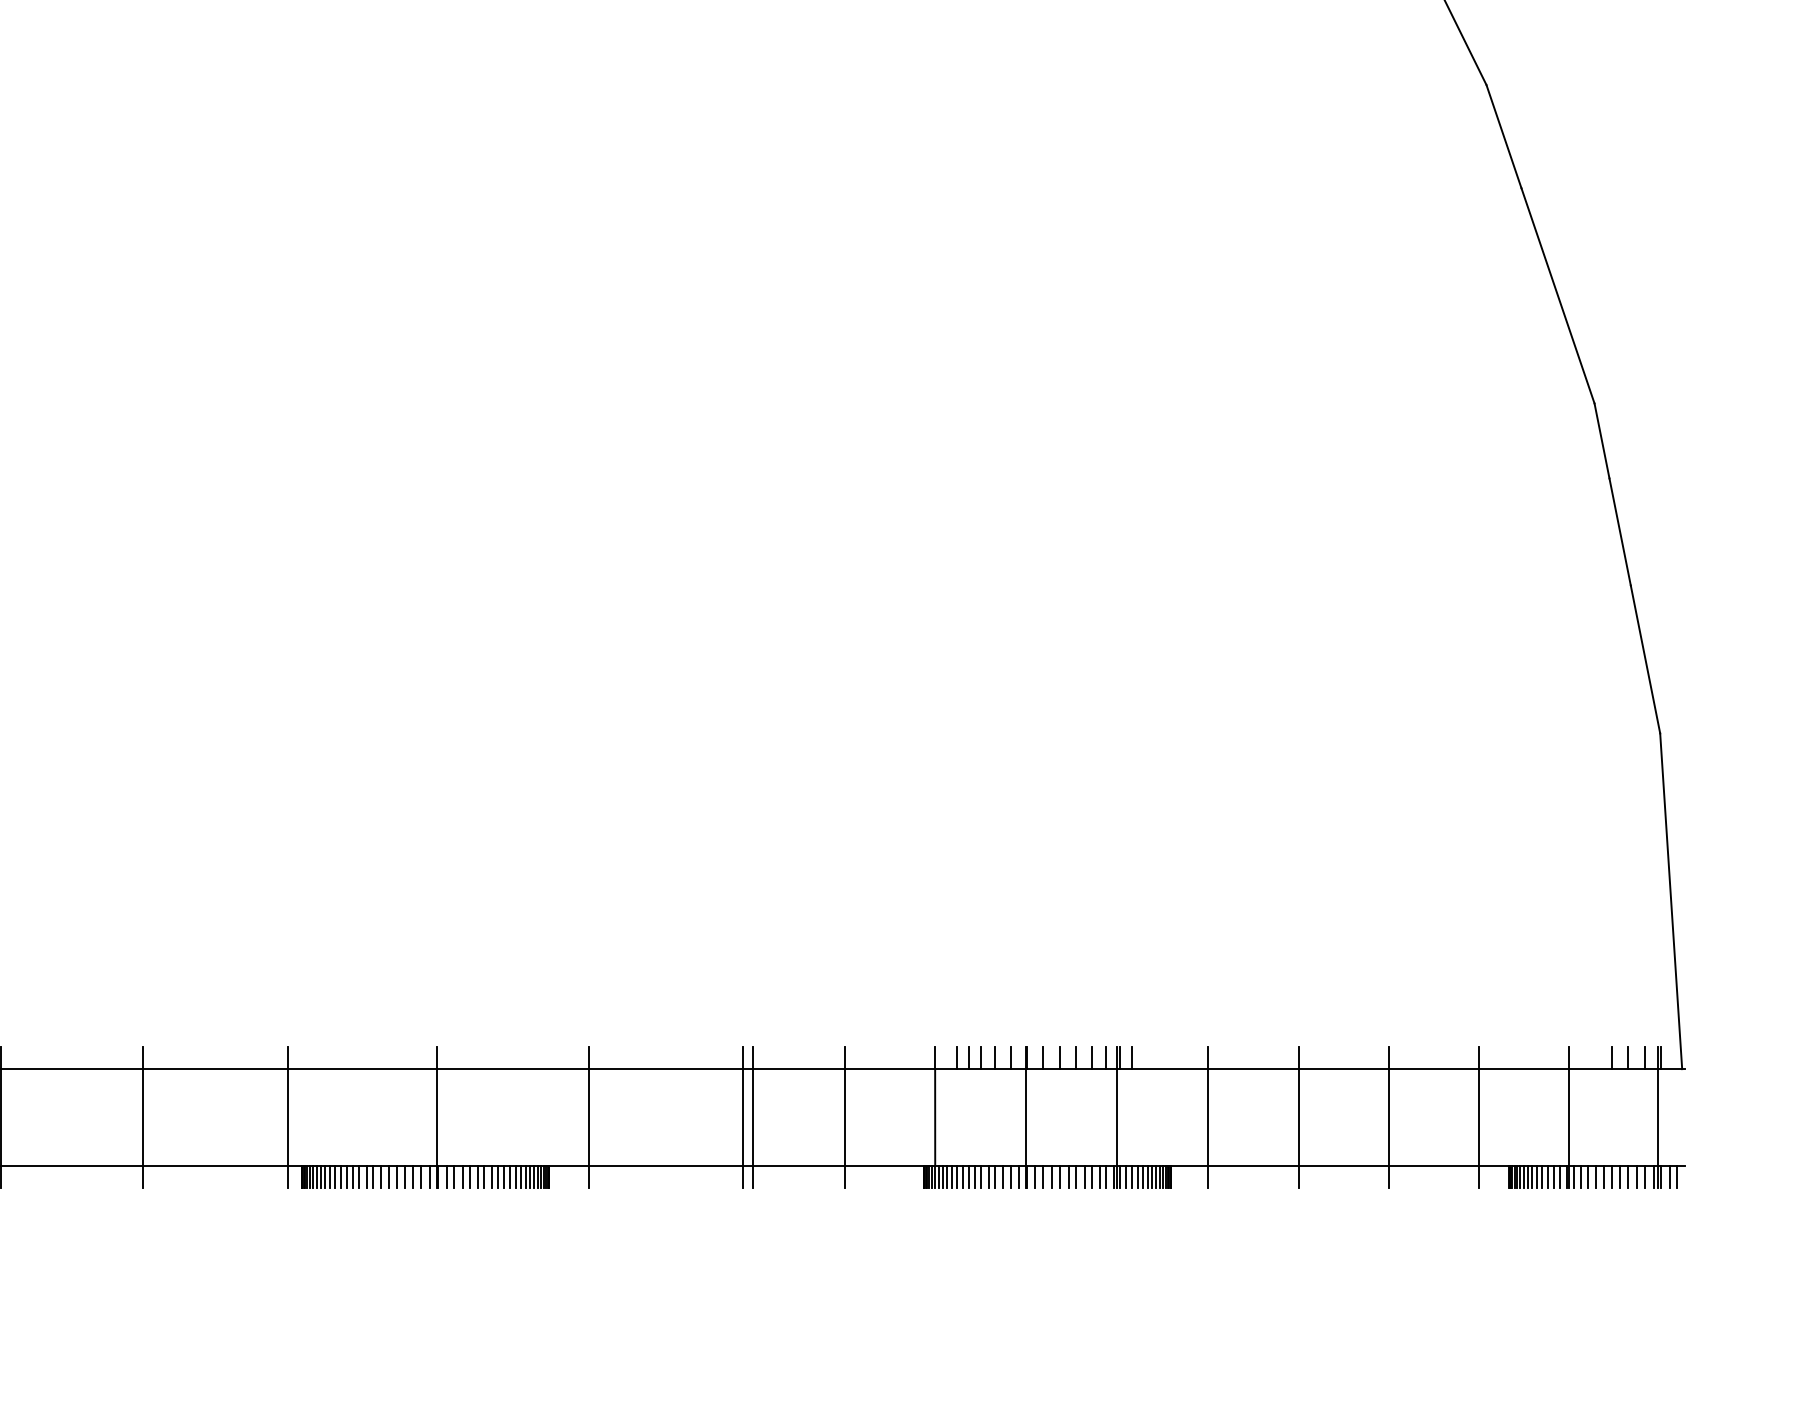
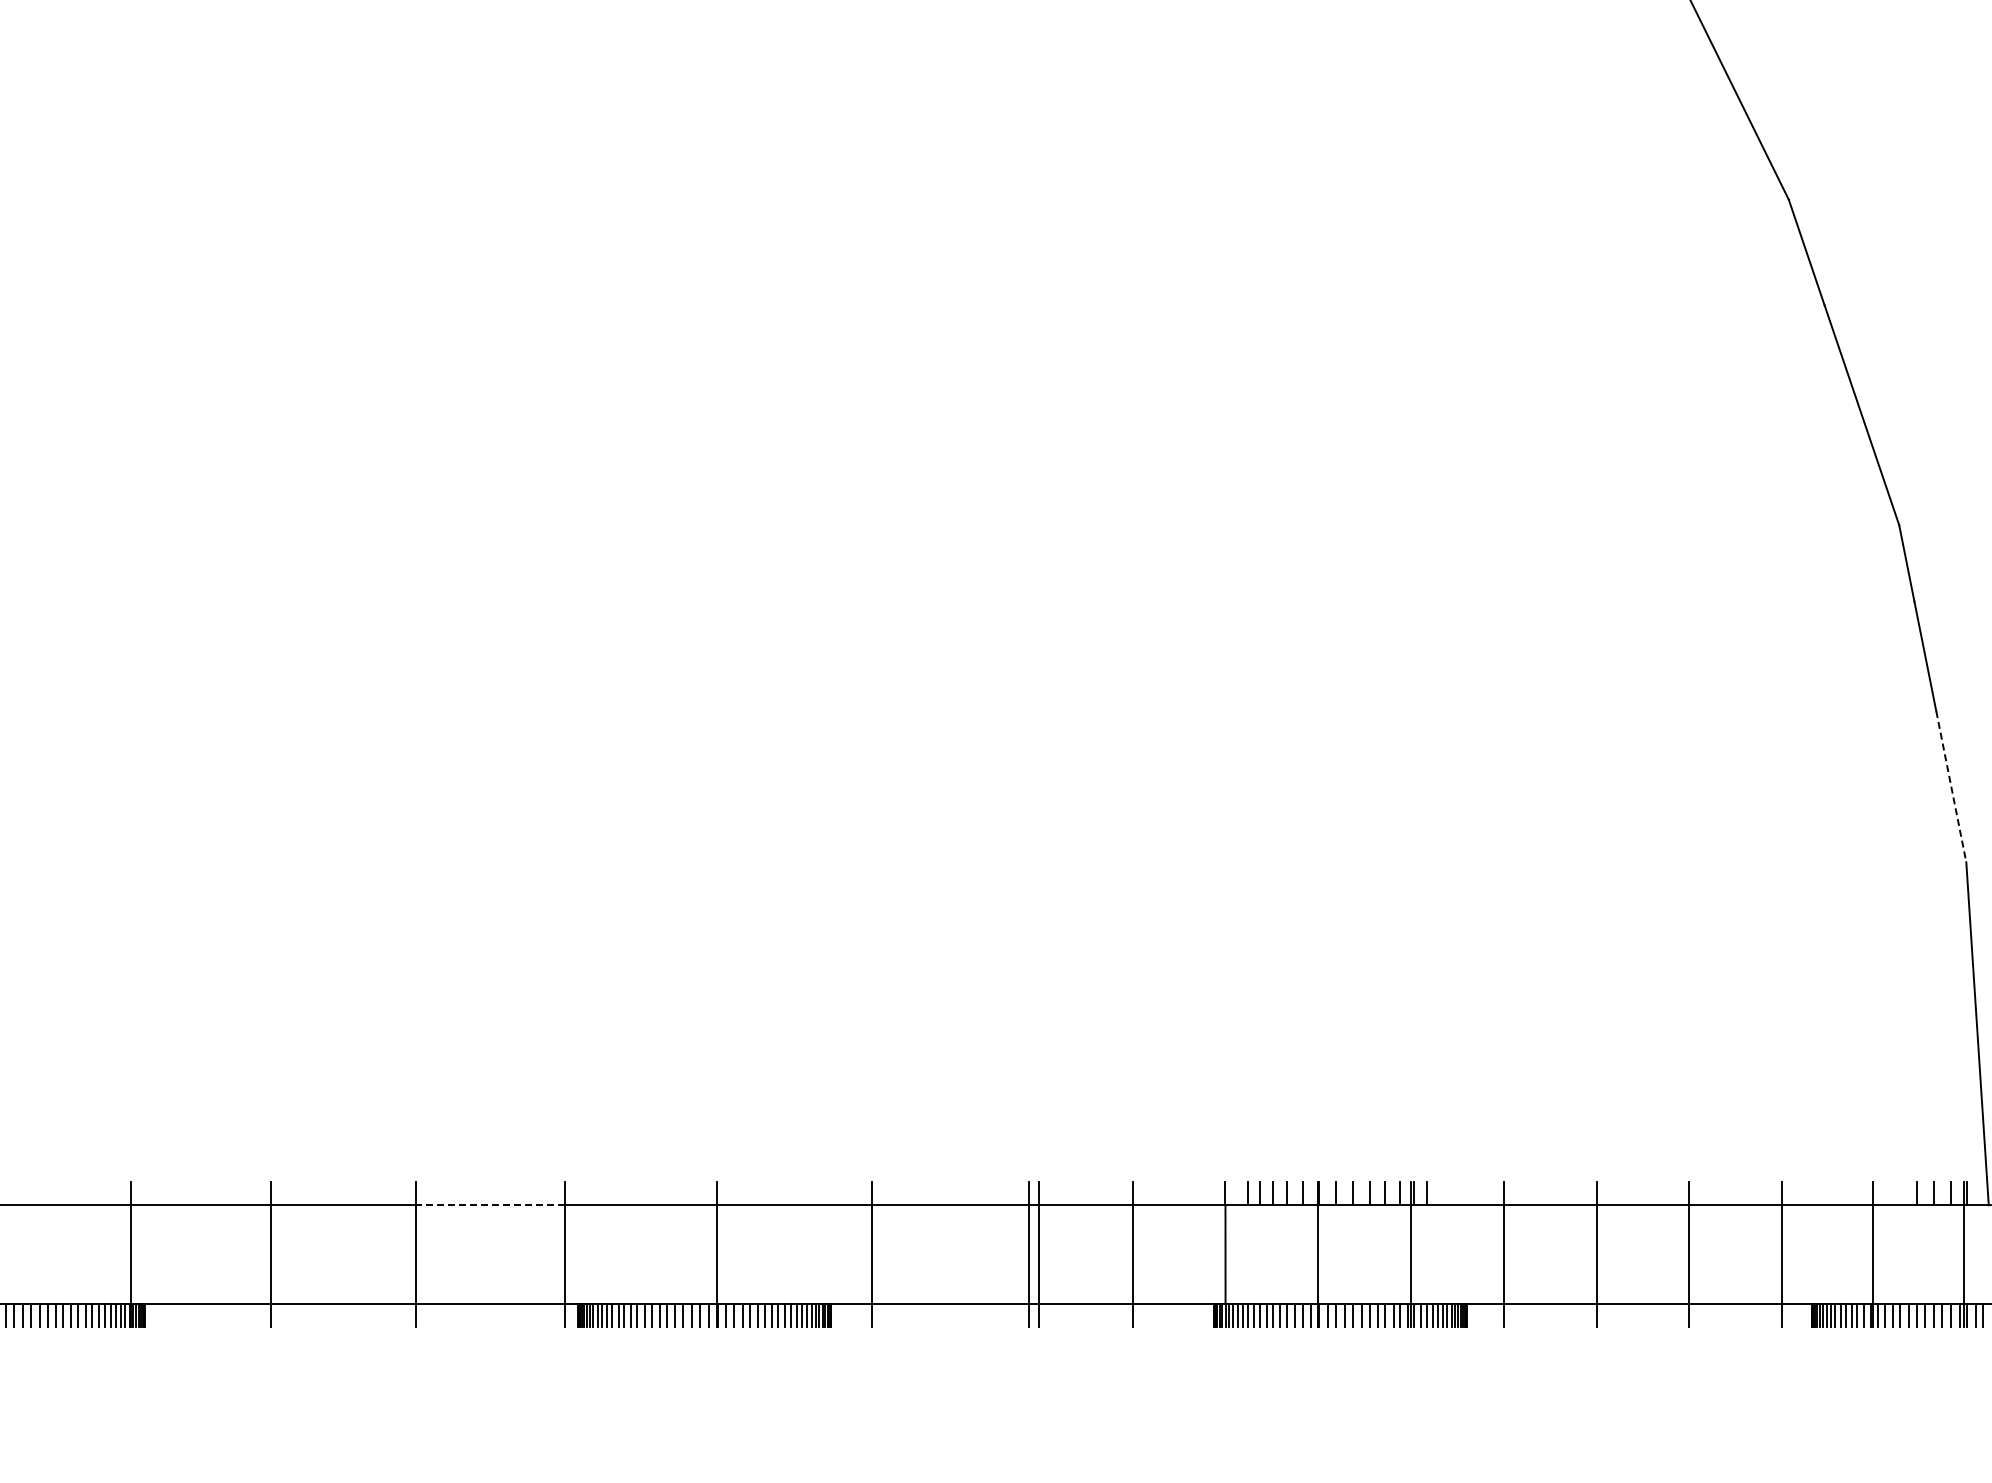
line: (1645, 660) -> (1951, 787), solid -> dashed
line: (214, 1069) -> (489, 1205), solid -> dashed

